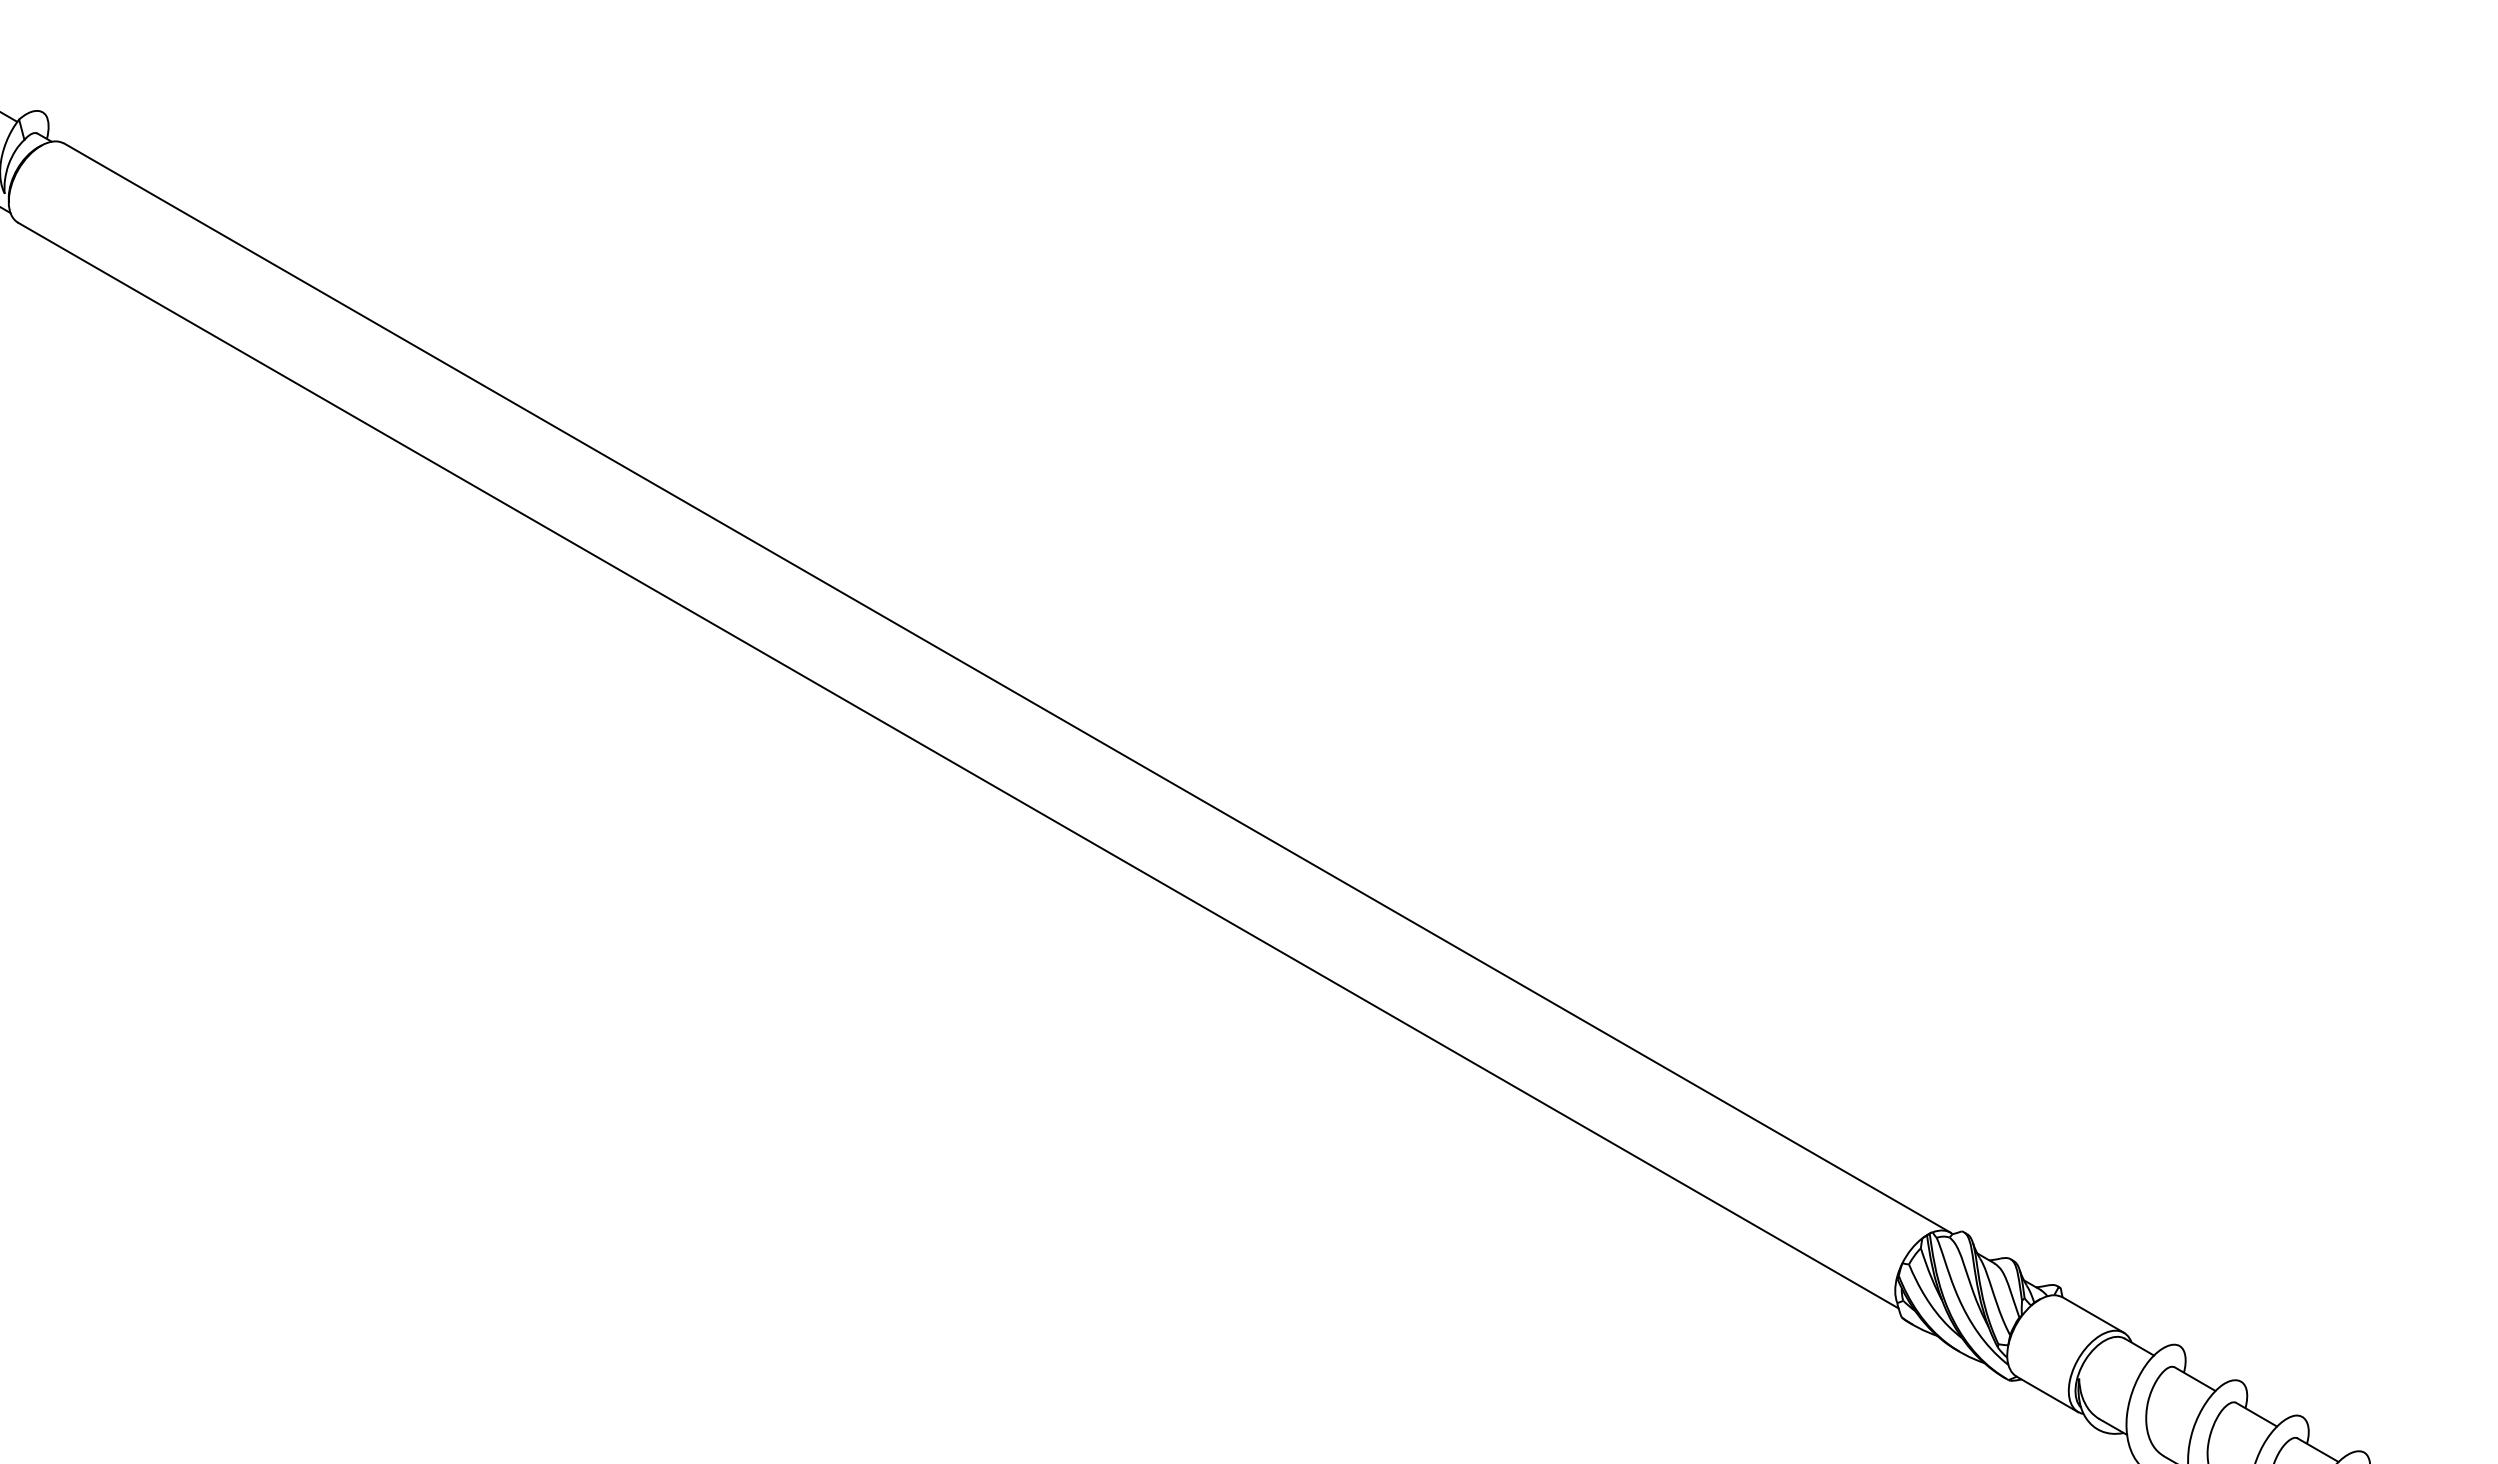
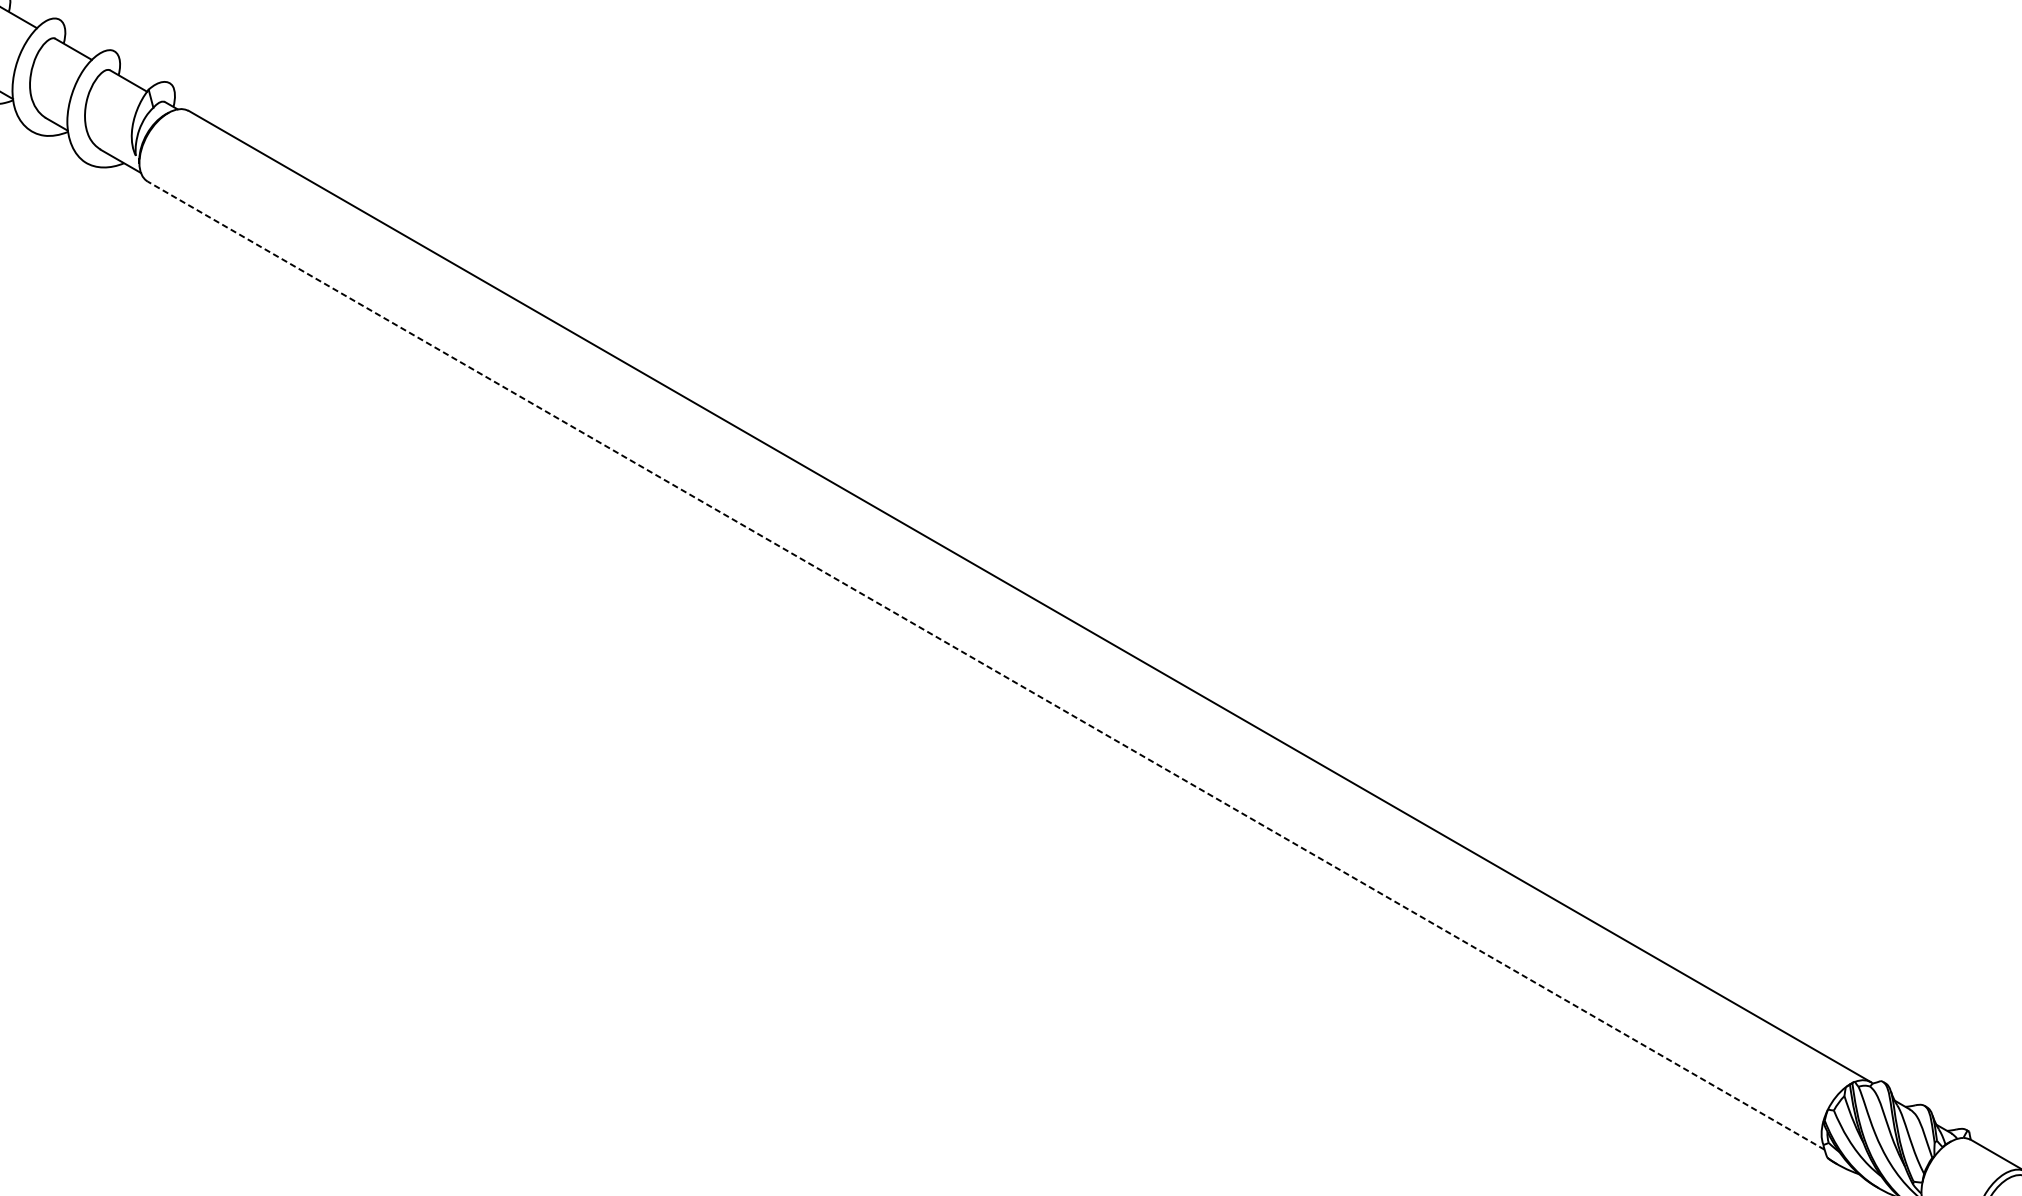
line: (958, 765) -> (986, 665), solid -> dashed

